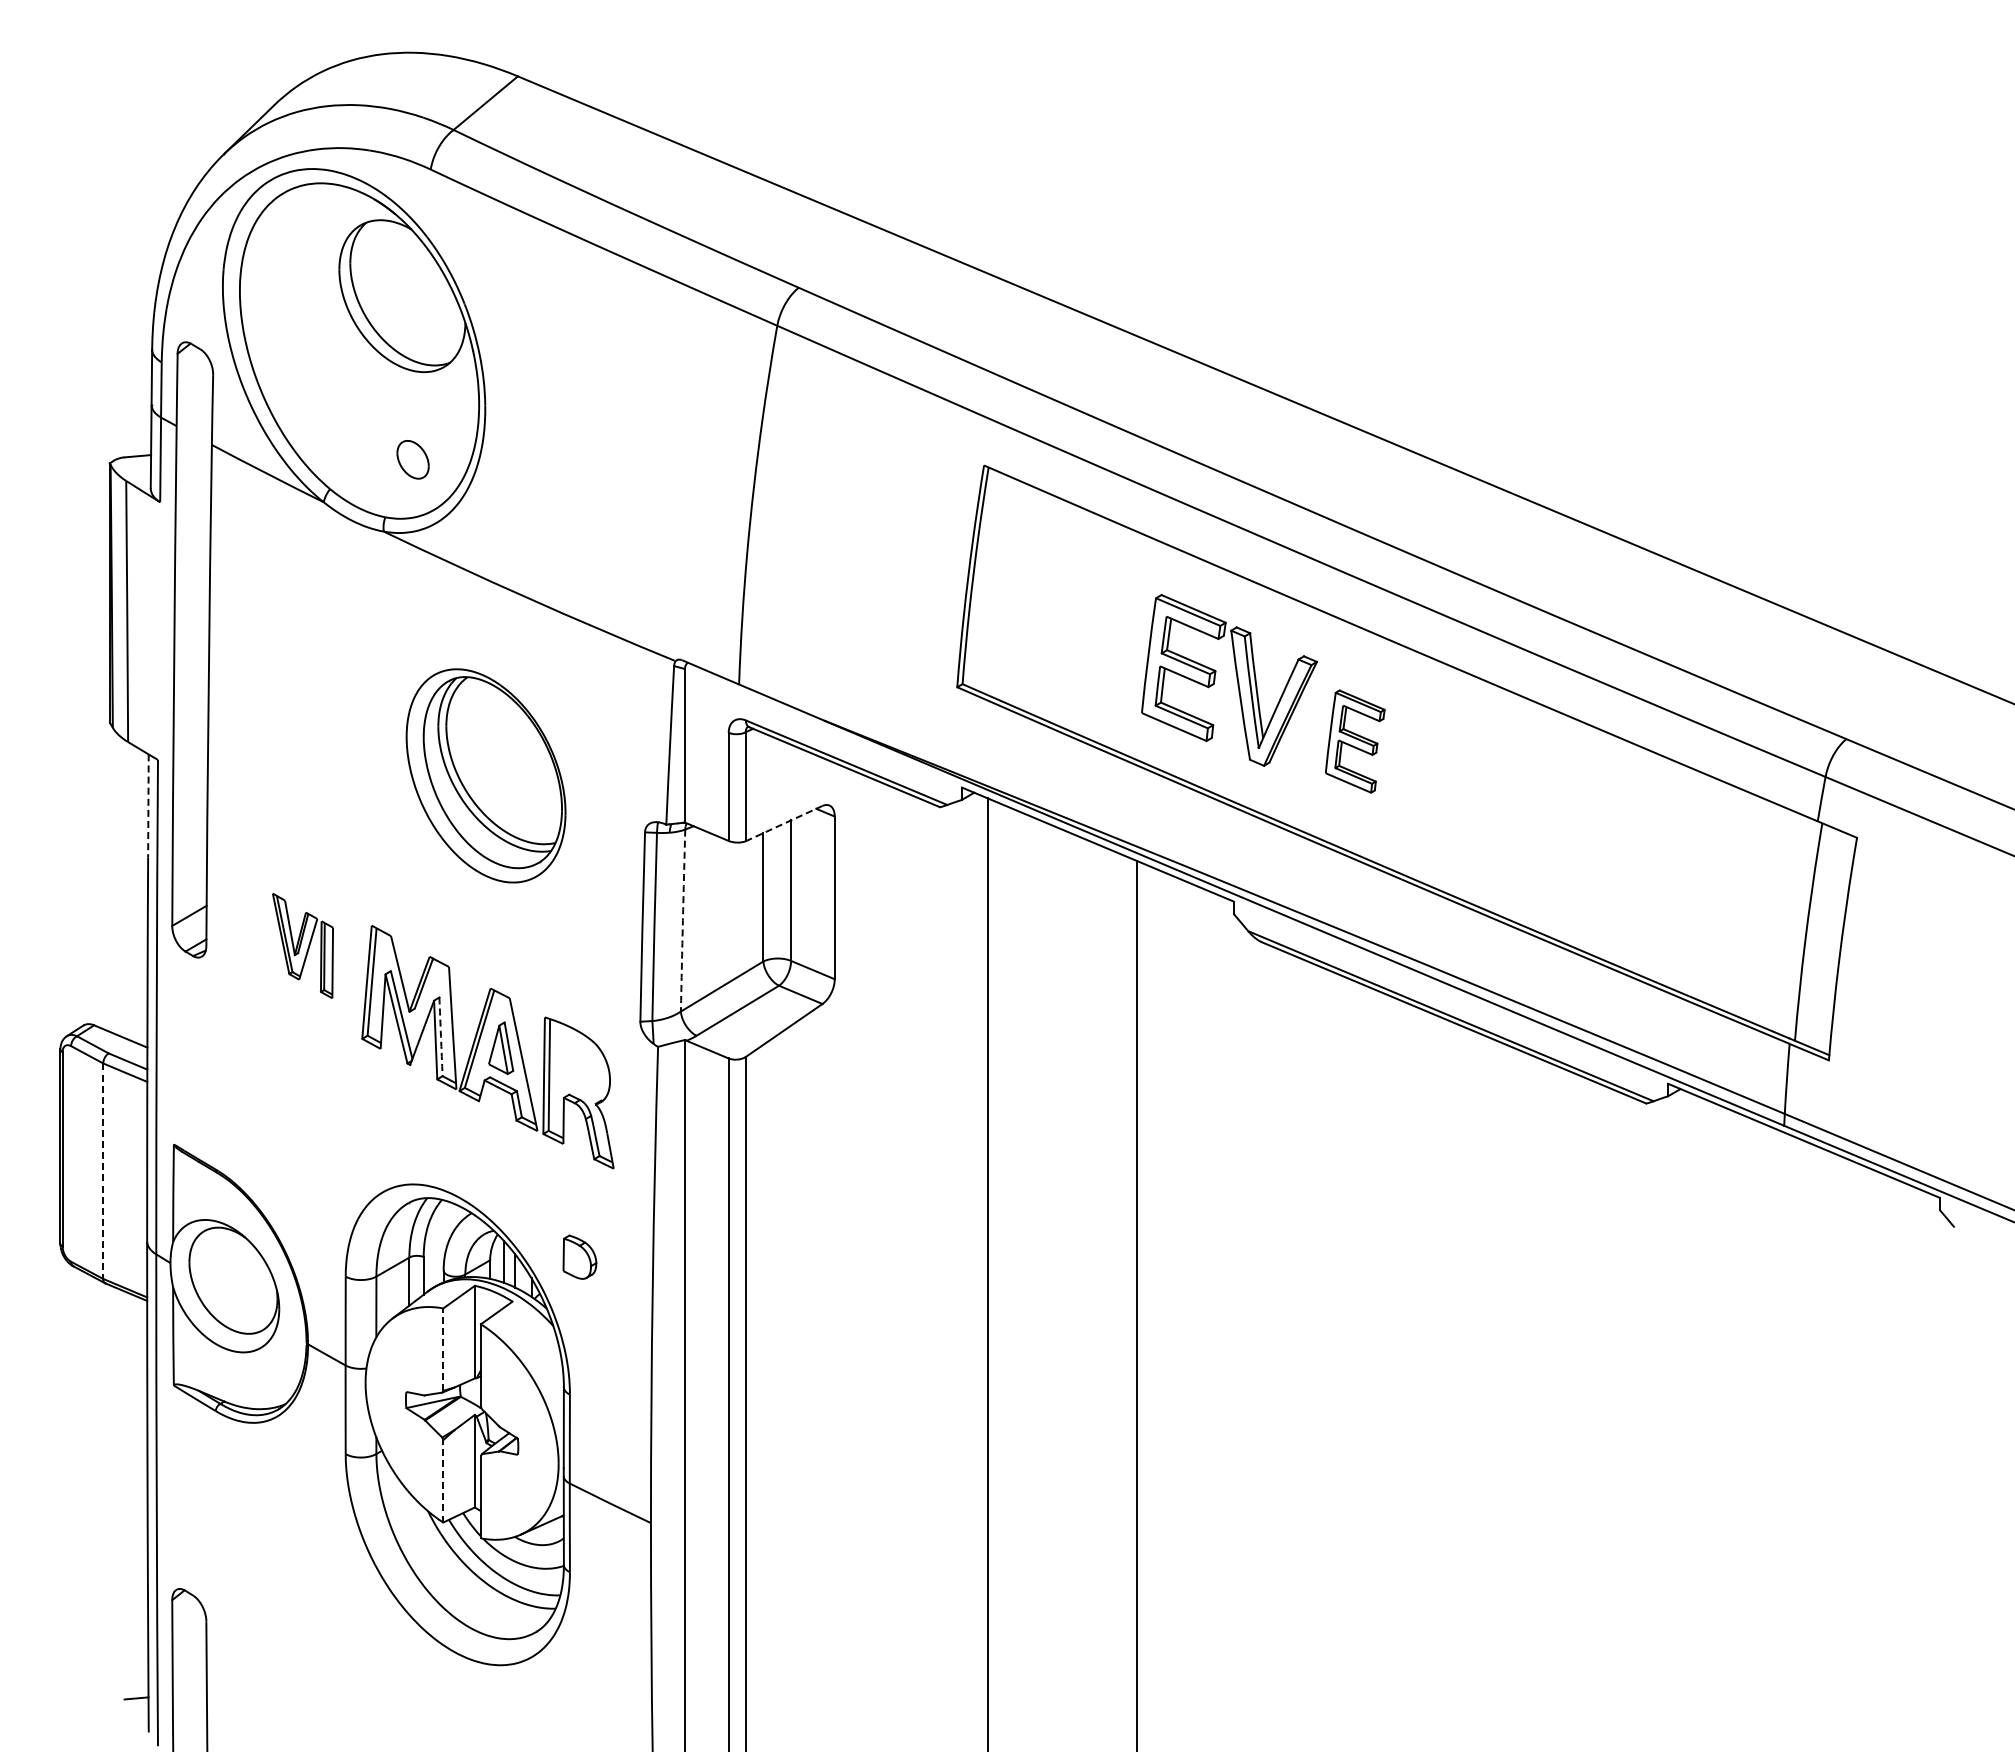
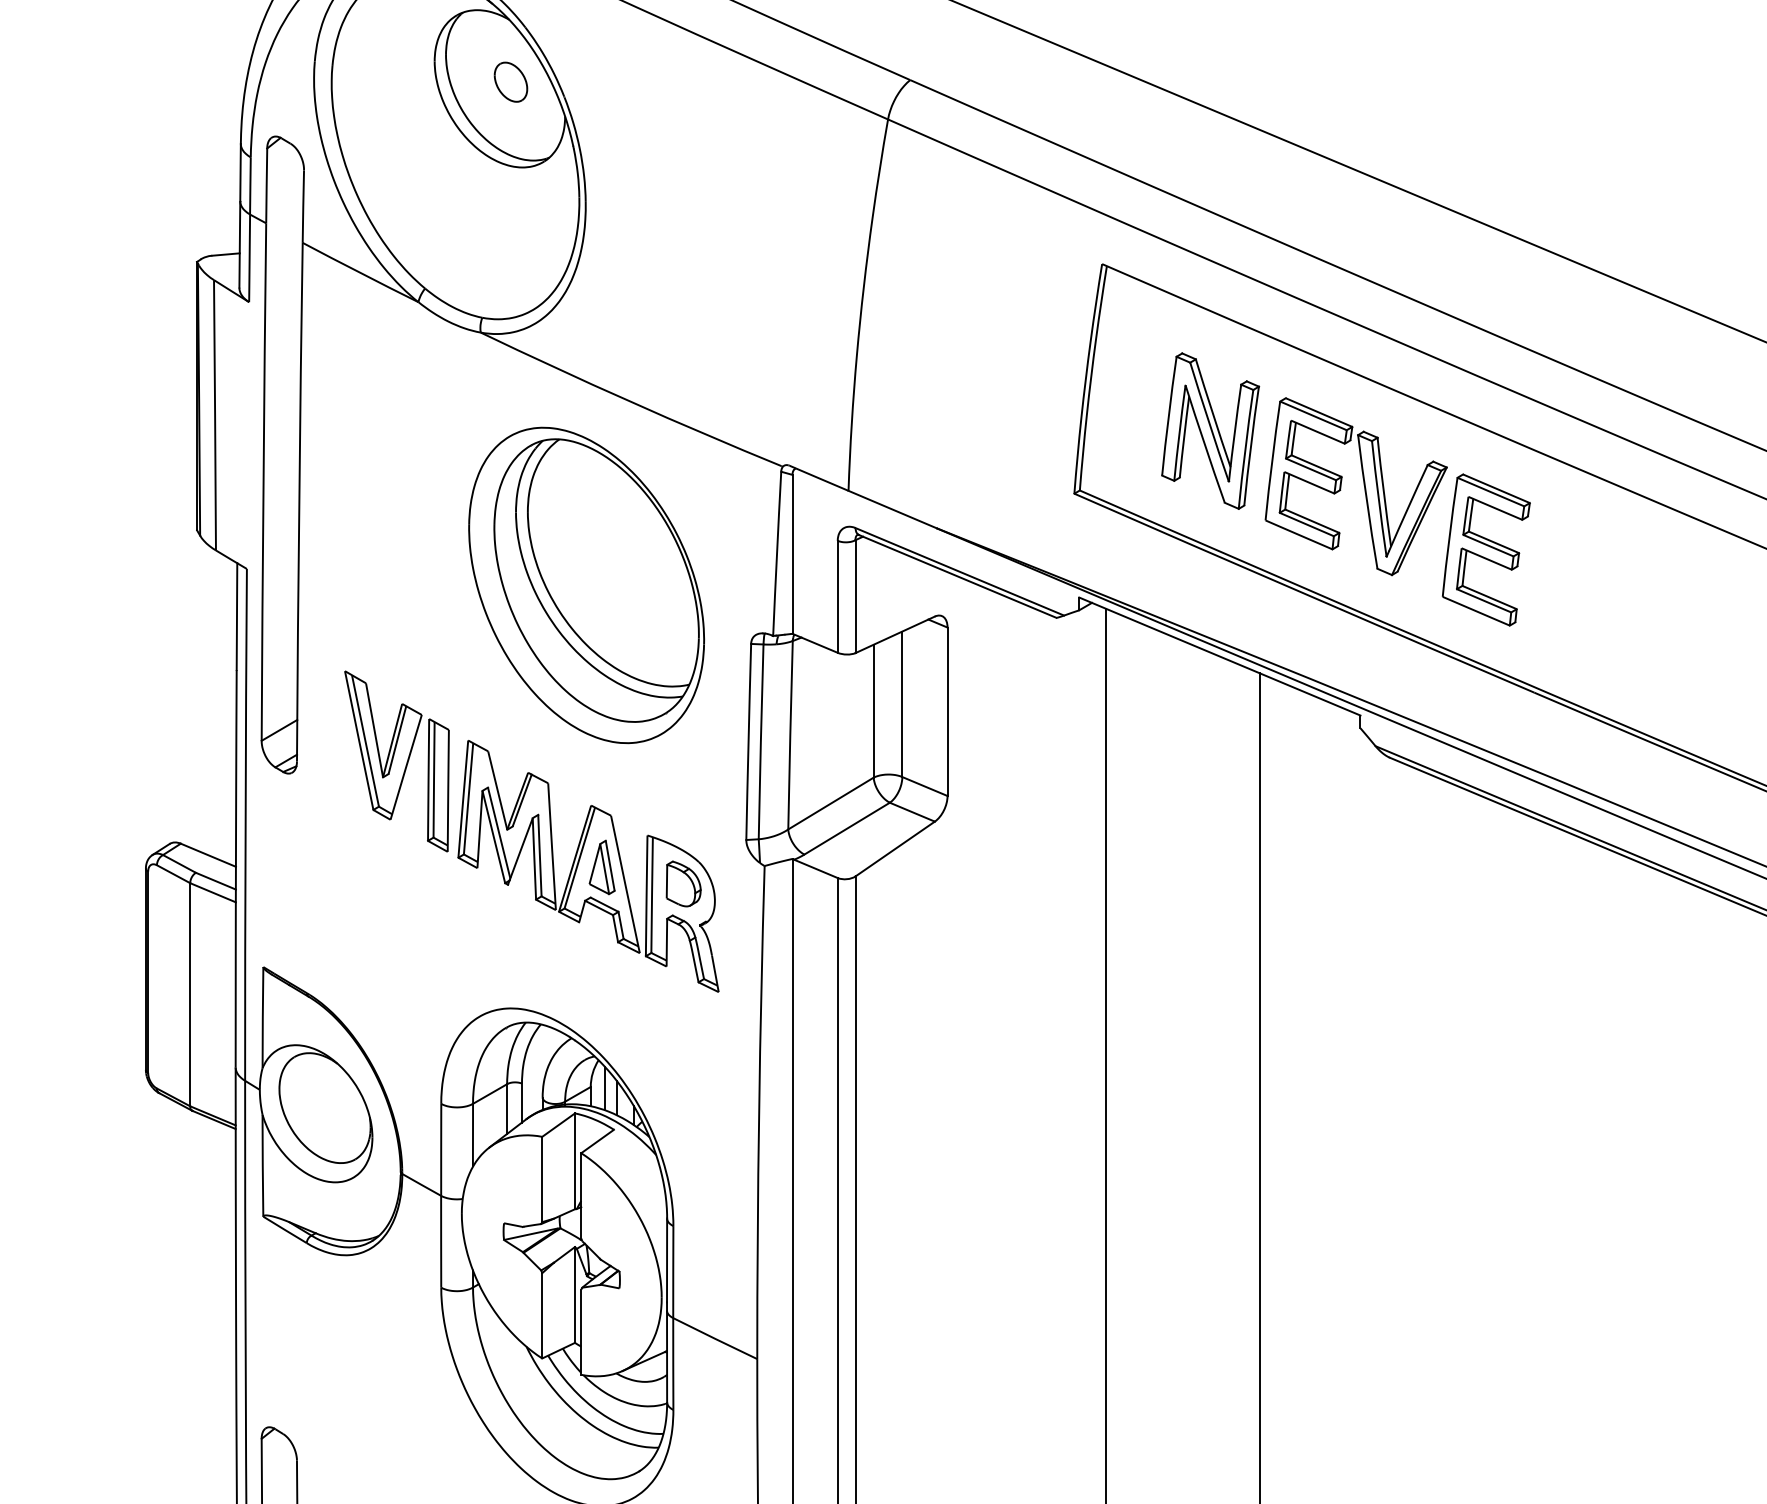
part: (412, 459) -> (510, 81), moved
part: (1088, 626) -> (1210, 430), added
part: (1355, 741) -> (1486, 549), size x1.43
part: (485, 775) -> (585, 585), size x1.43
line: (148, 806) -> (237, 617), dashed -> solid
line: (783, 823) -> (894, 634), dashed -> solid
arc: (682, 920) -> (789, 735), dashed -> solid
part: (302, 945) -> (396, 761), size x1.67
arc: (441, 1036) -> (540, 855), dashed -> solid
line: (103, 1171) -> (190, 995), dashed -> solid
part: (579, 1256) -> (683, 883), moved
line: (443, 1349) -> (542, 1179), dashed -> solid
line: (443, 1480) -> (542, 1314), dashed -> solid

